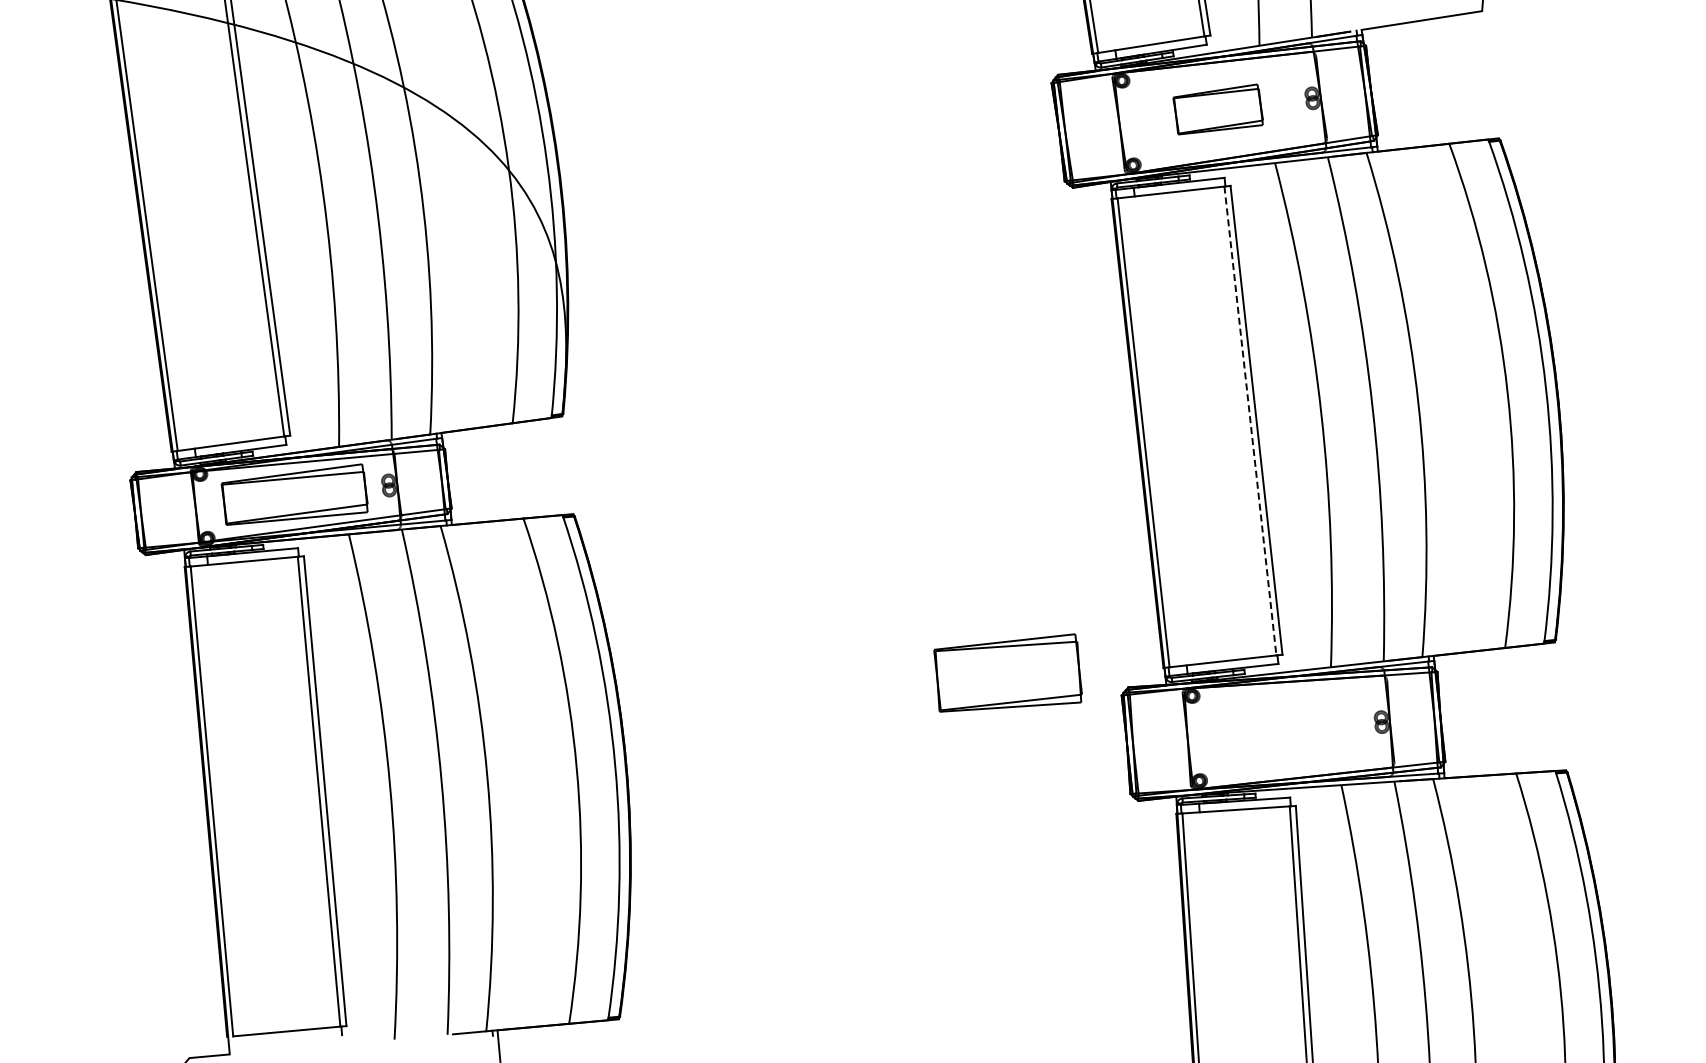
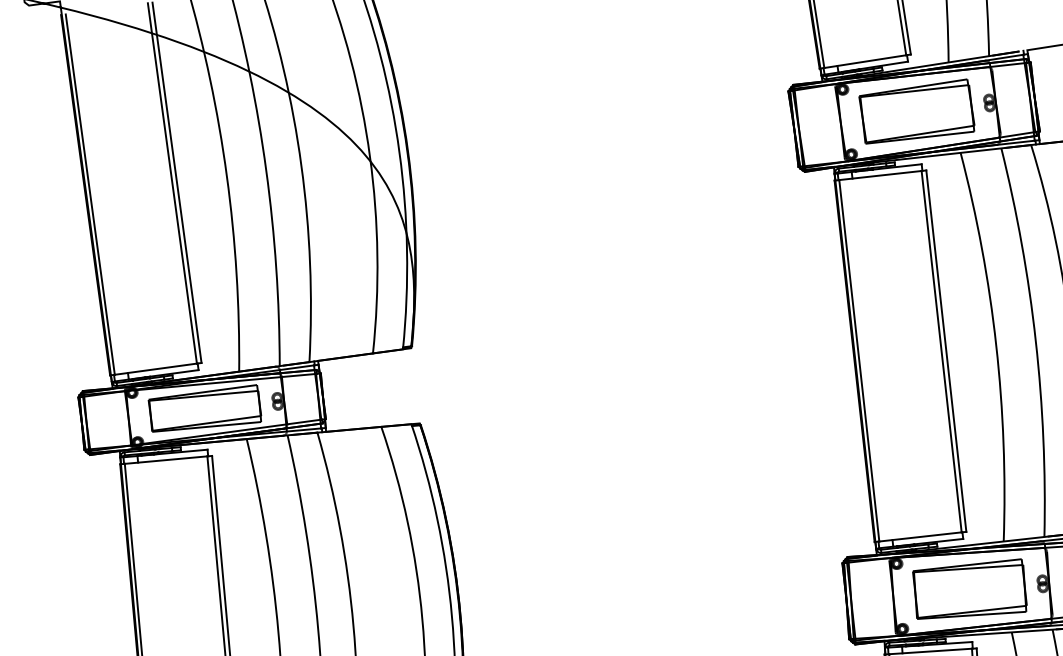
part: (1217, 109) -> (916, 111), size x1.67
line: (1250, 421) -> (941, 352), dashed -> solid
part: (1007, 672) -> (969, 588), moved

